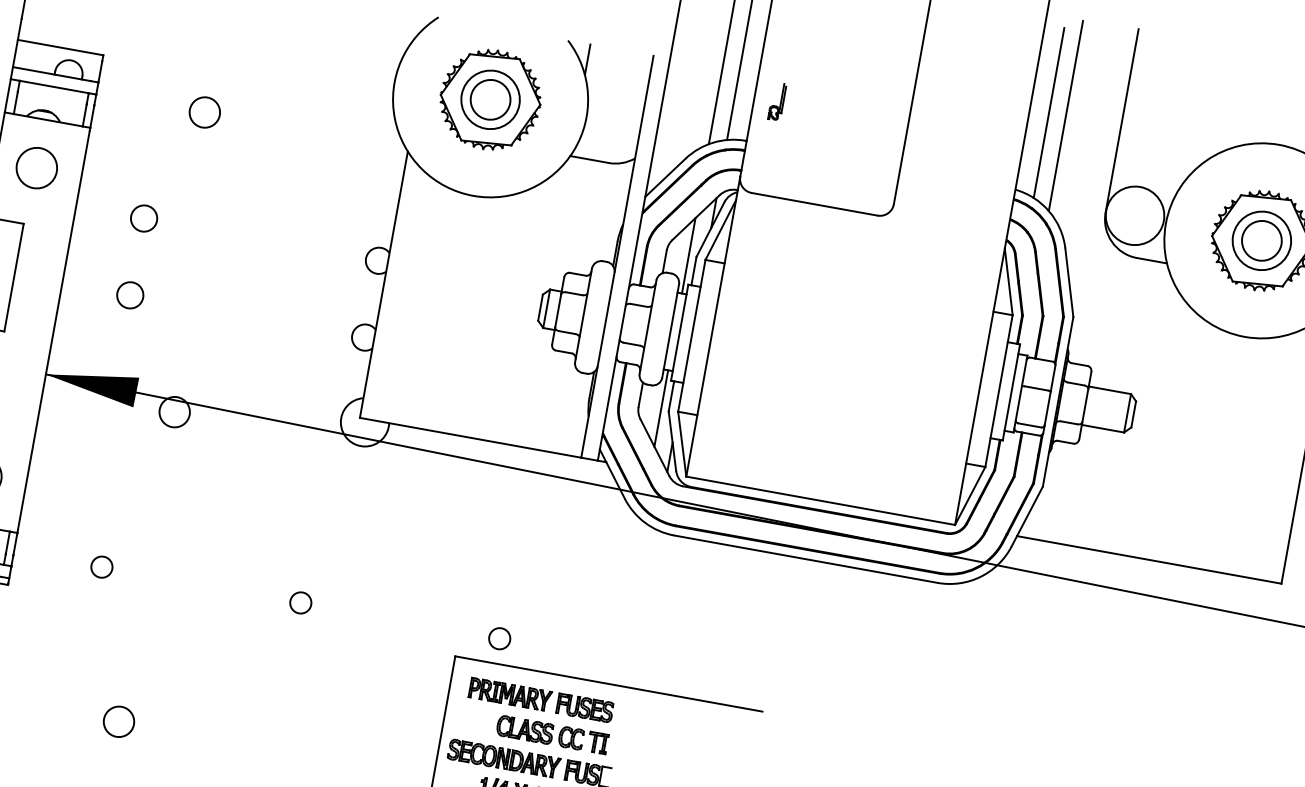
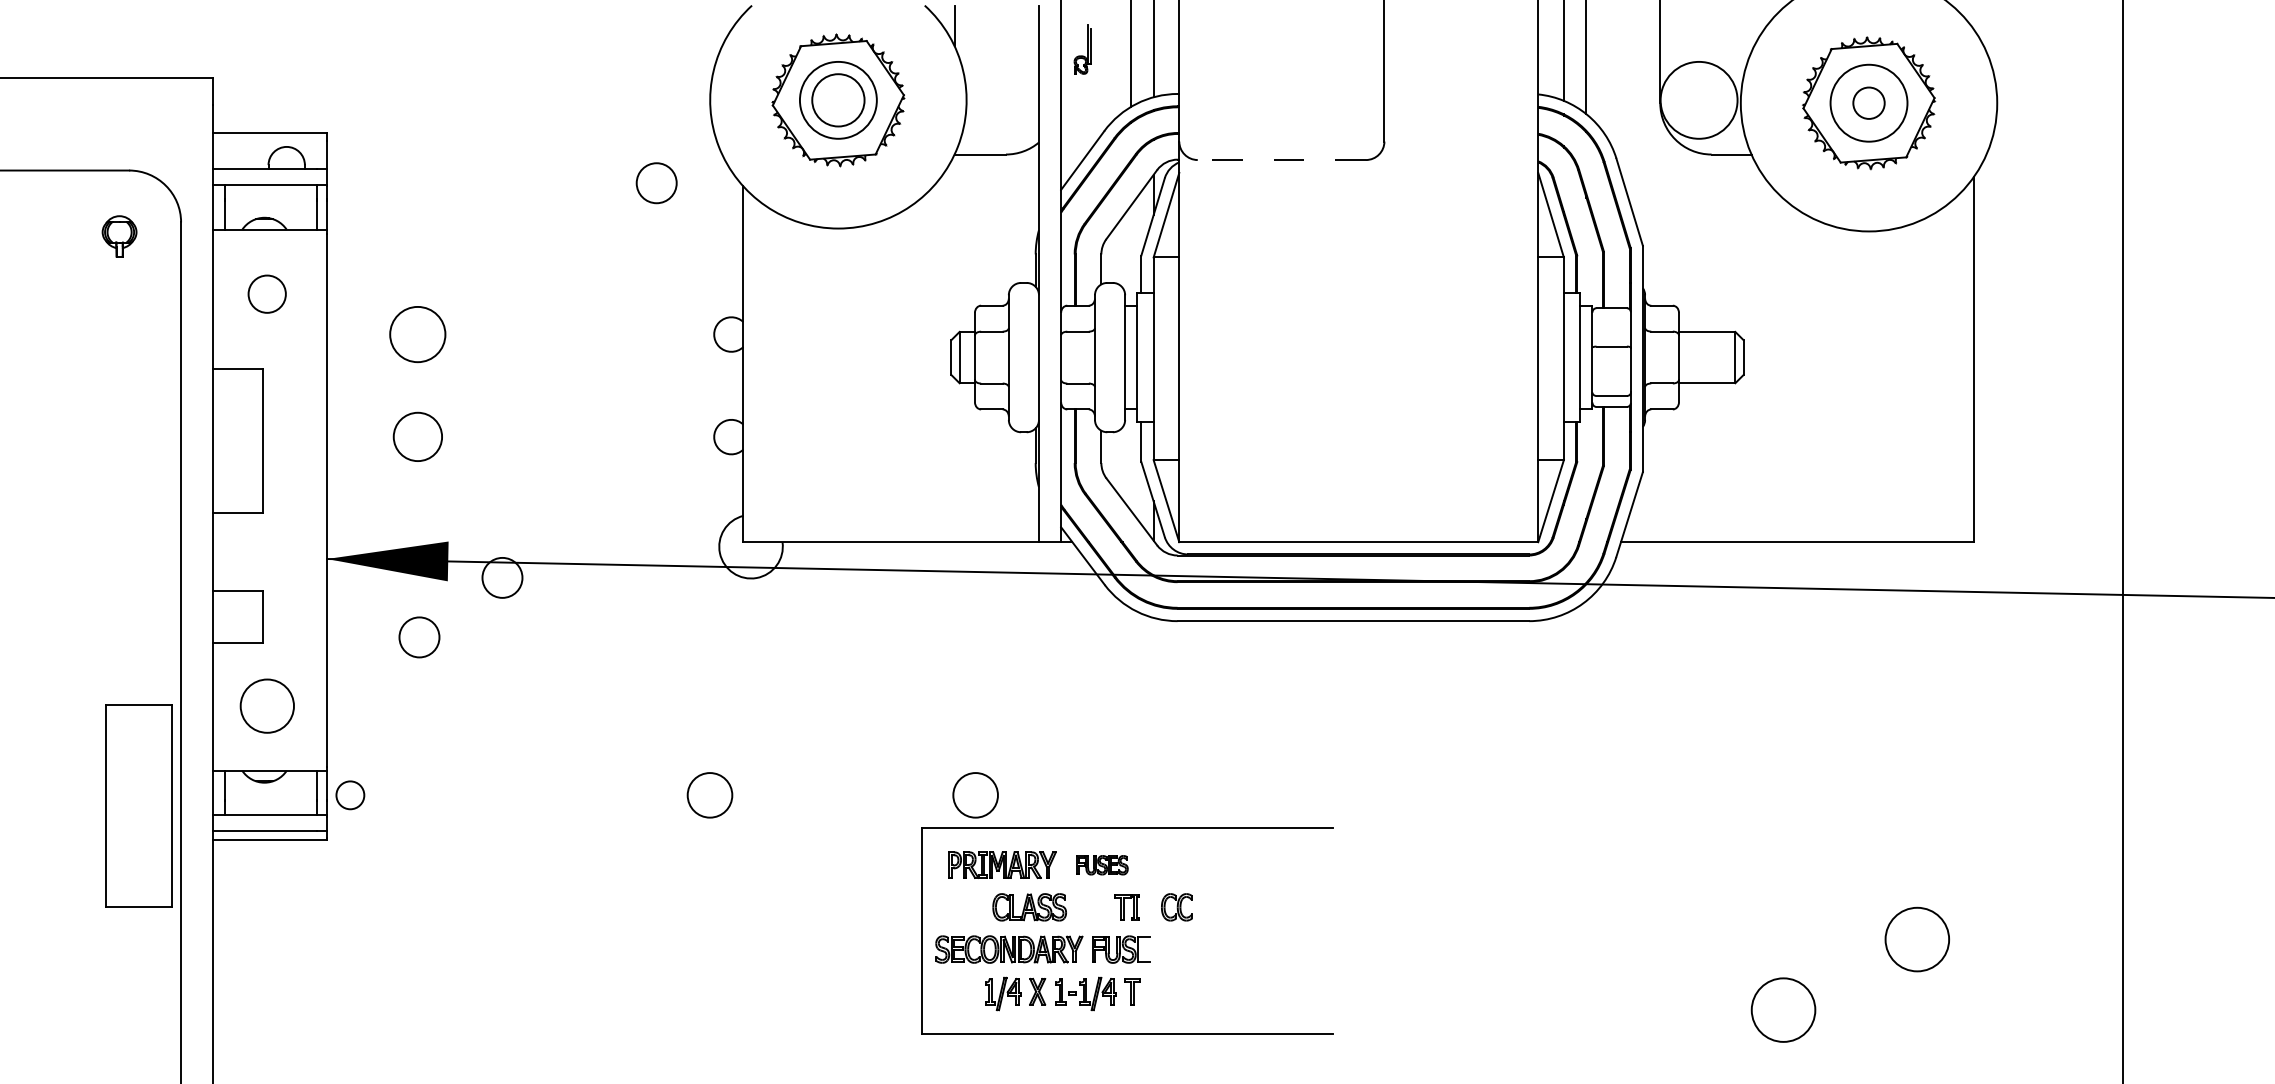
part: (777, 101) -> (1082, 49), moved
circle: (204, 112) -> (656, 183), moved
circle: (36, 167) -> (266, 293), size x0.7
line: (814, 204) -> (1281, 160), solid -> dashed
circle: (143, 218) -> (417, 334), size x1.6
circle: (1261, 240) -> (1868, 103), size x0.6
line: (689, 255) -> (1131, 255), removed
circle: (130, 295) -> (417, 437), size x1.4
line: (661, 408) -> (1131, 459), removed
circle: (101, 567) -> (350, 795), moved
circle: (300, 603) -> (709, 795), size x1.6
circle: (499, 638) -> (975, 795), size x1.6
part: (585, 708) -> (1102, 865), size x0.7
circle: (119, 721) -> (419, 637), moved
part: (570, 738) -> (1176, 907), moved

